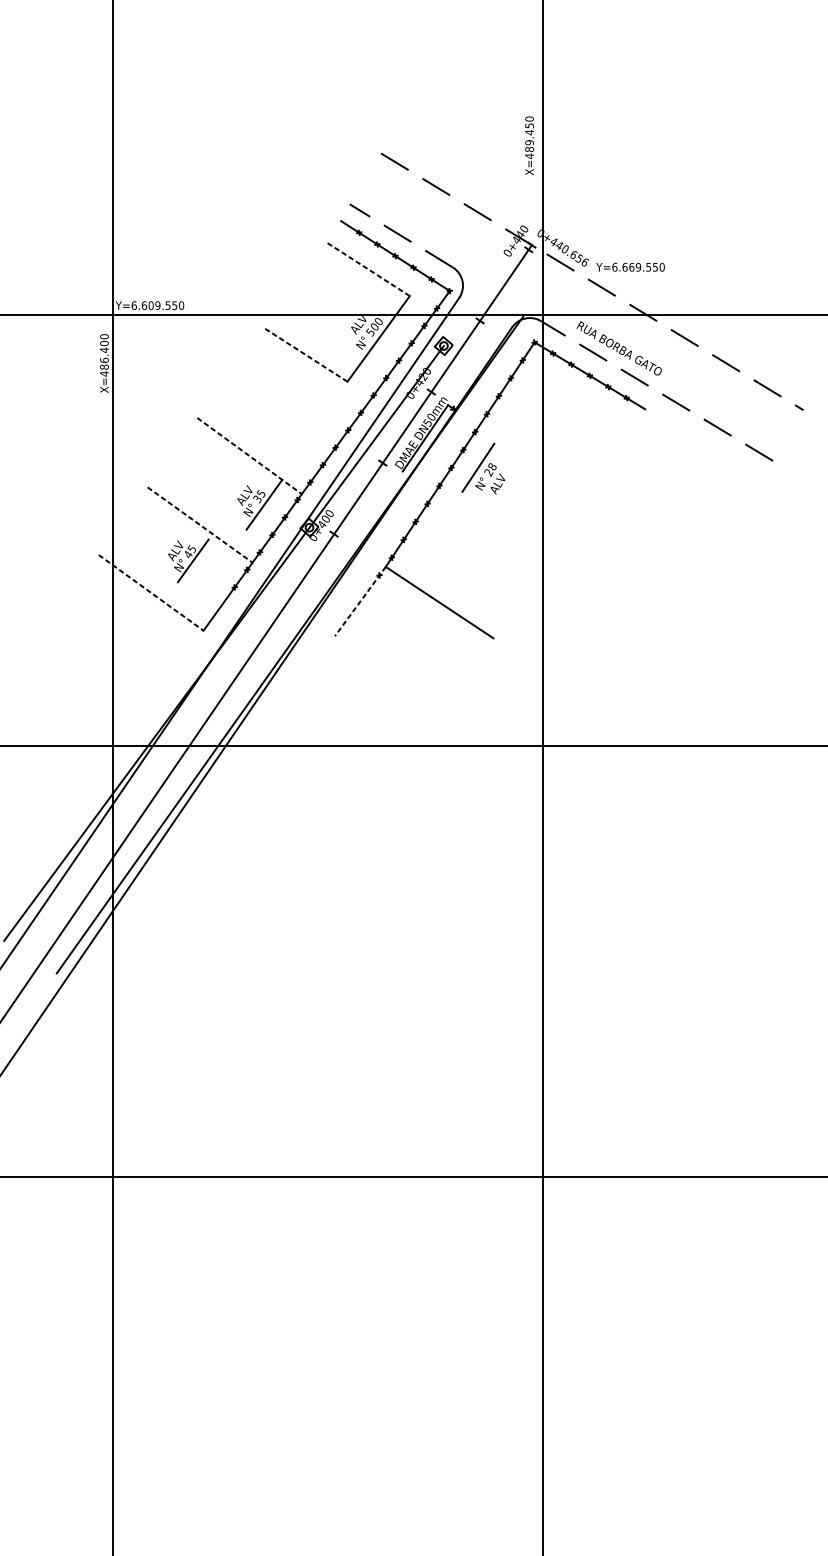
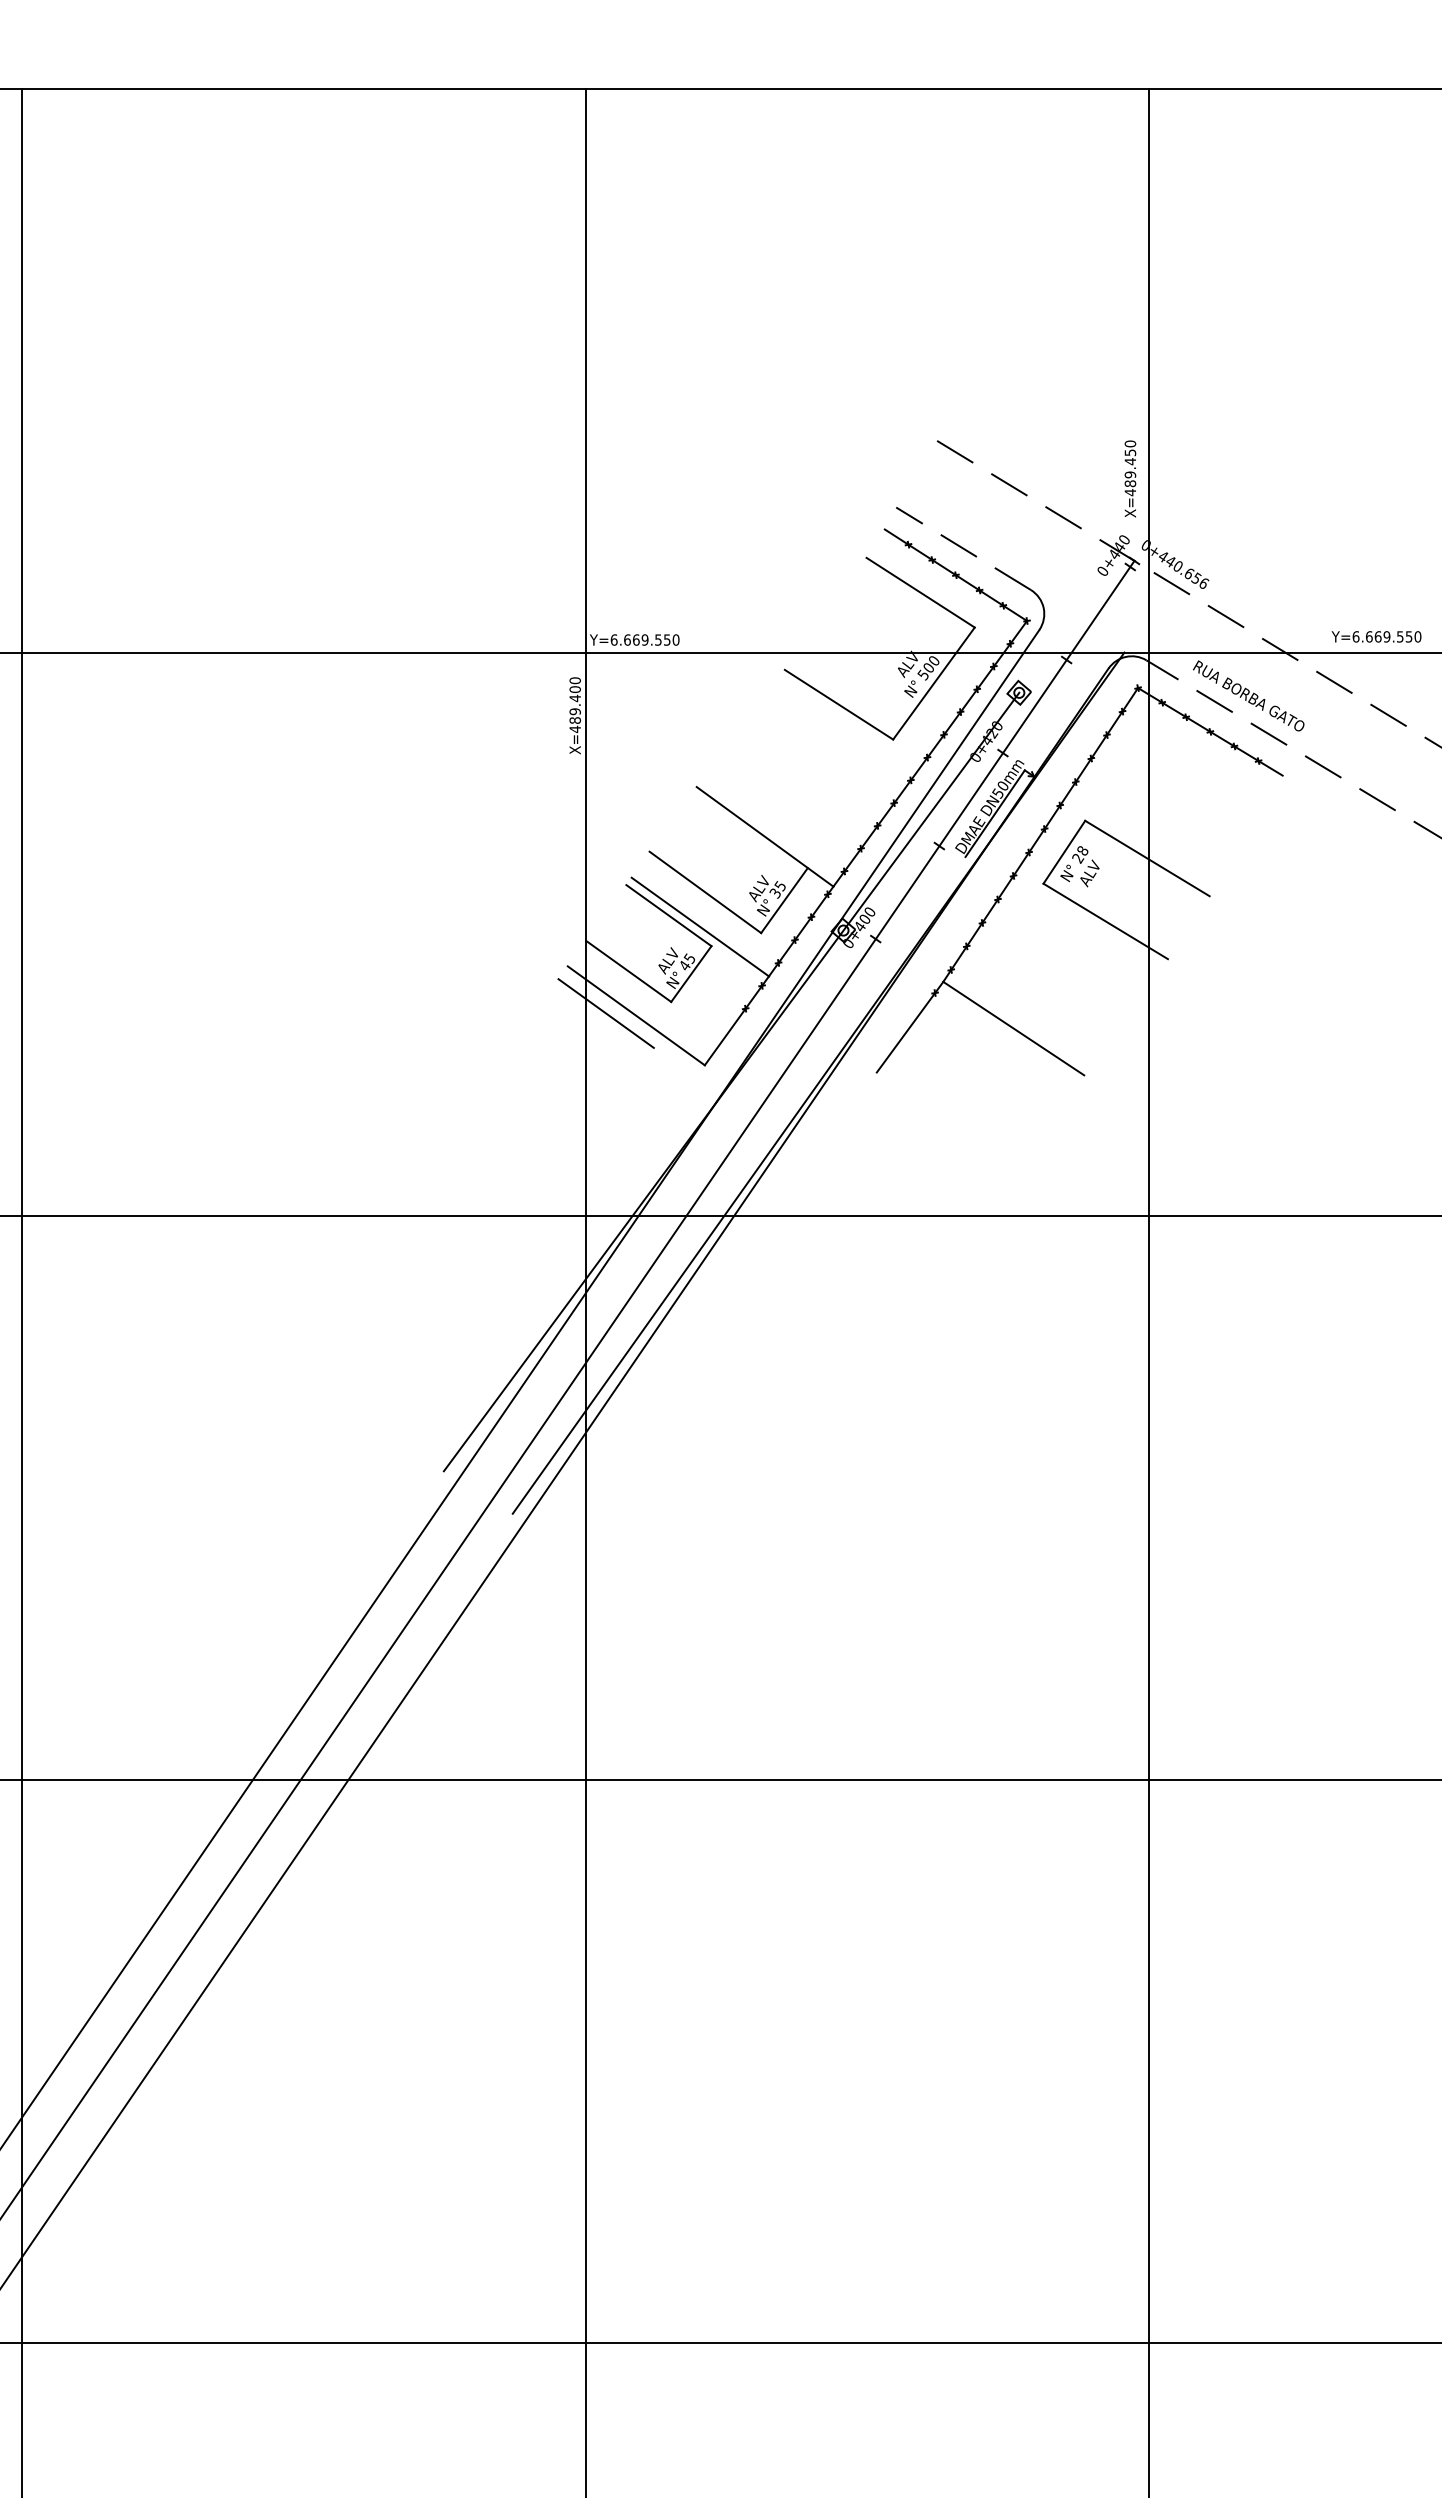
text: (529, 145) -> (1130, 478), moved
text: (630, 267) -> (1376, 636), moved
line: (368, 269) -> (920, 592), dashed -> solid
text: (151, 305) -> (636, 639), Y=6.609.550 -> Y=6.669.550
line: (305, 354) -> (838, 704), dashed -> solid
text: (103, 360) -> (574, 711), X=486.400 -> X=489.400
line: (249, 455) -> (765, 836), dashed -> solid
line: (541, 472) -> (1147, 858), added
line: (204, 498) -> (705, 892), added
line: (175, 516) -> (668, 915), added
line: (509, 520) -> (1105, 921), added
line: (200, 525) -> (700, 927), dashed -> solid
line: (145, 558) -> (628, 970), added
line: (127, 591) -> (605, 1013), added
line: (151, 592) -> (636, 1015), dashed -> solid
line: (359, 601) -> (909, 1027), dashed -> solid

